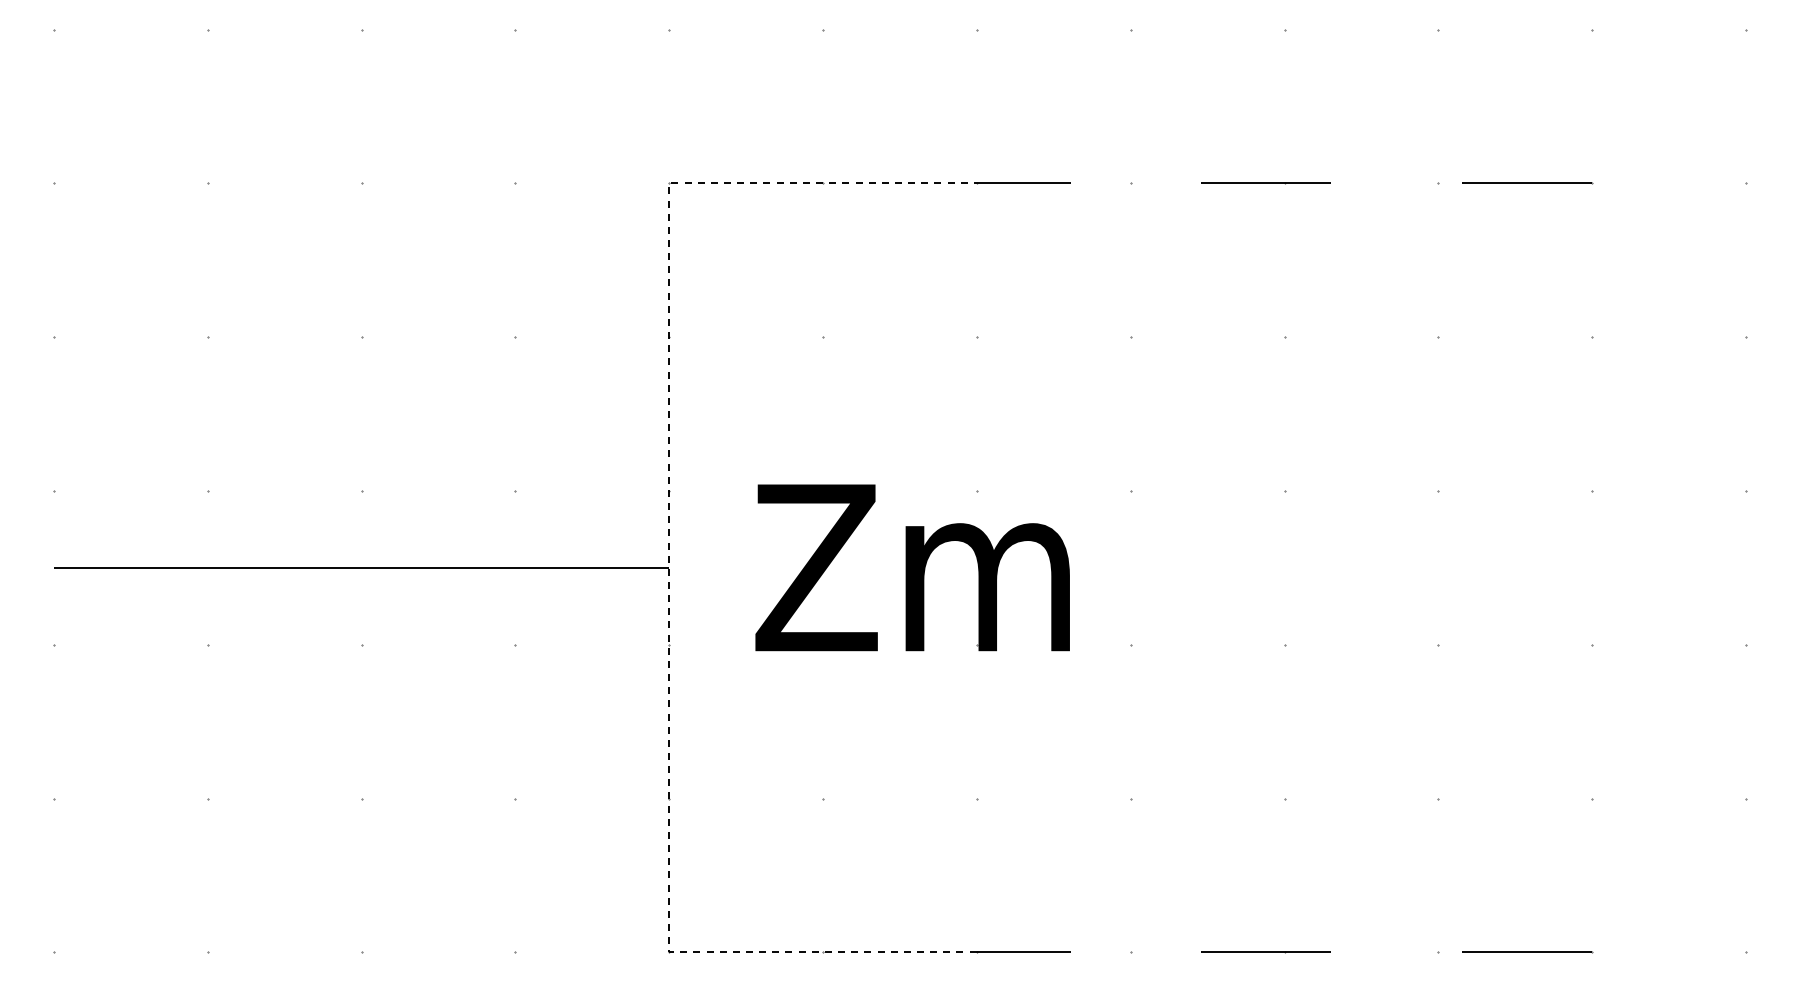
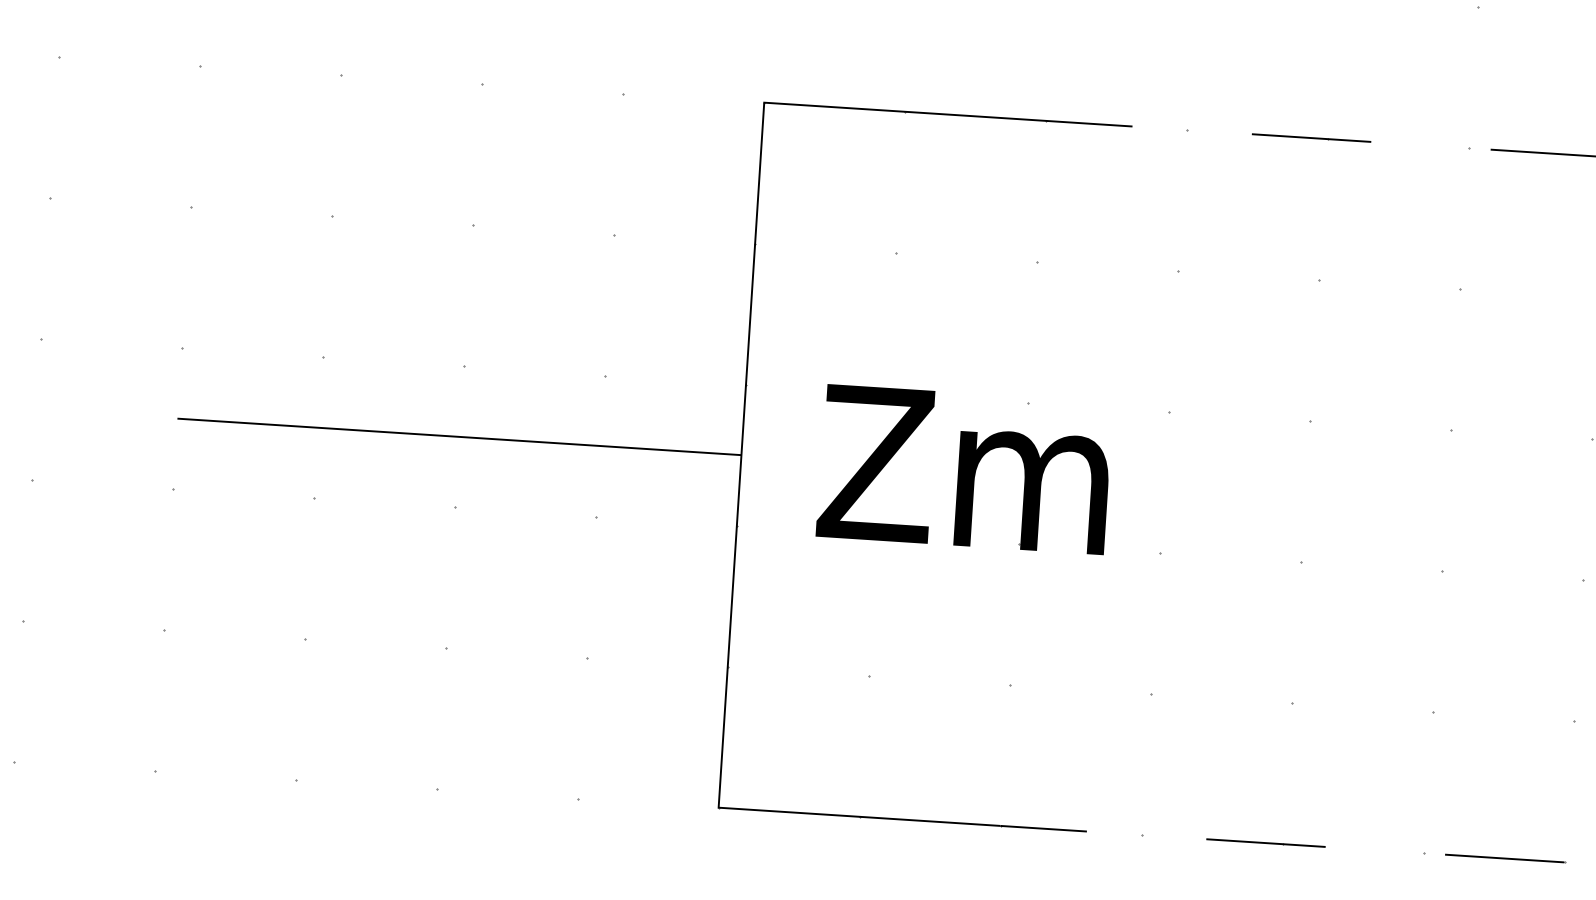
line: (669, 567) -> (741, 454), dashed -> solid

